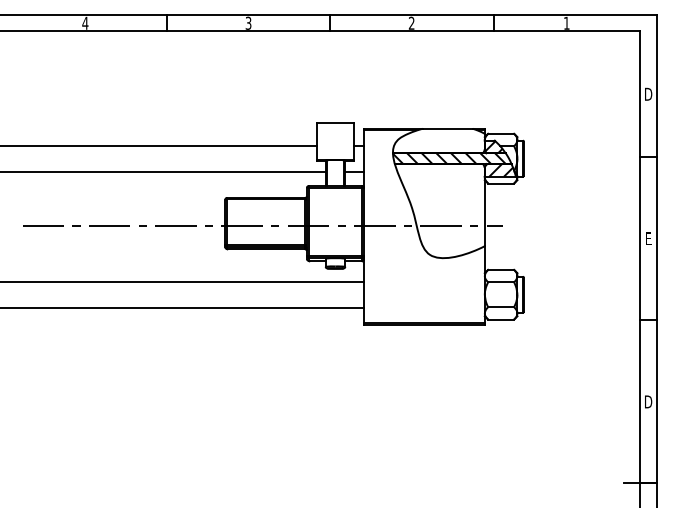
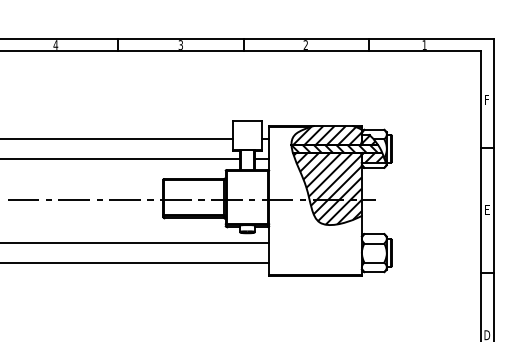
text: (648, 93) -> (487, 98), D -> F
hatch: (439, 140) -> (327, 134), added
hatch: (439, 210) -> (327, 188), added

